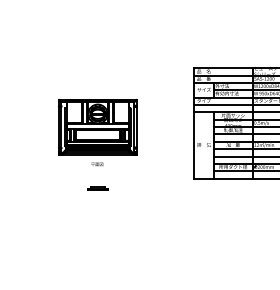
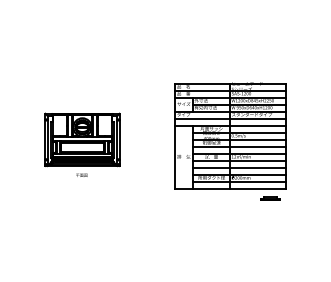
line: (97, 188) -> (82, 198), removed

